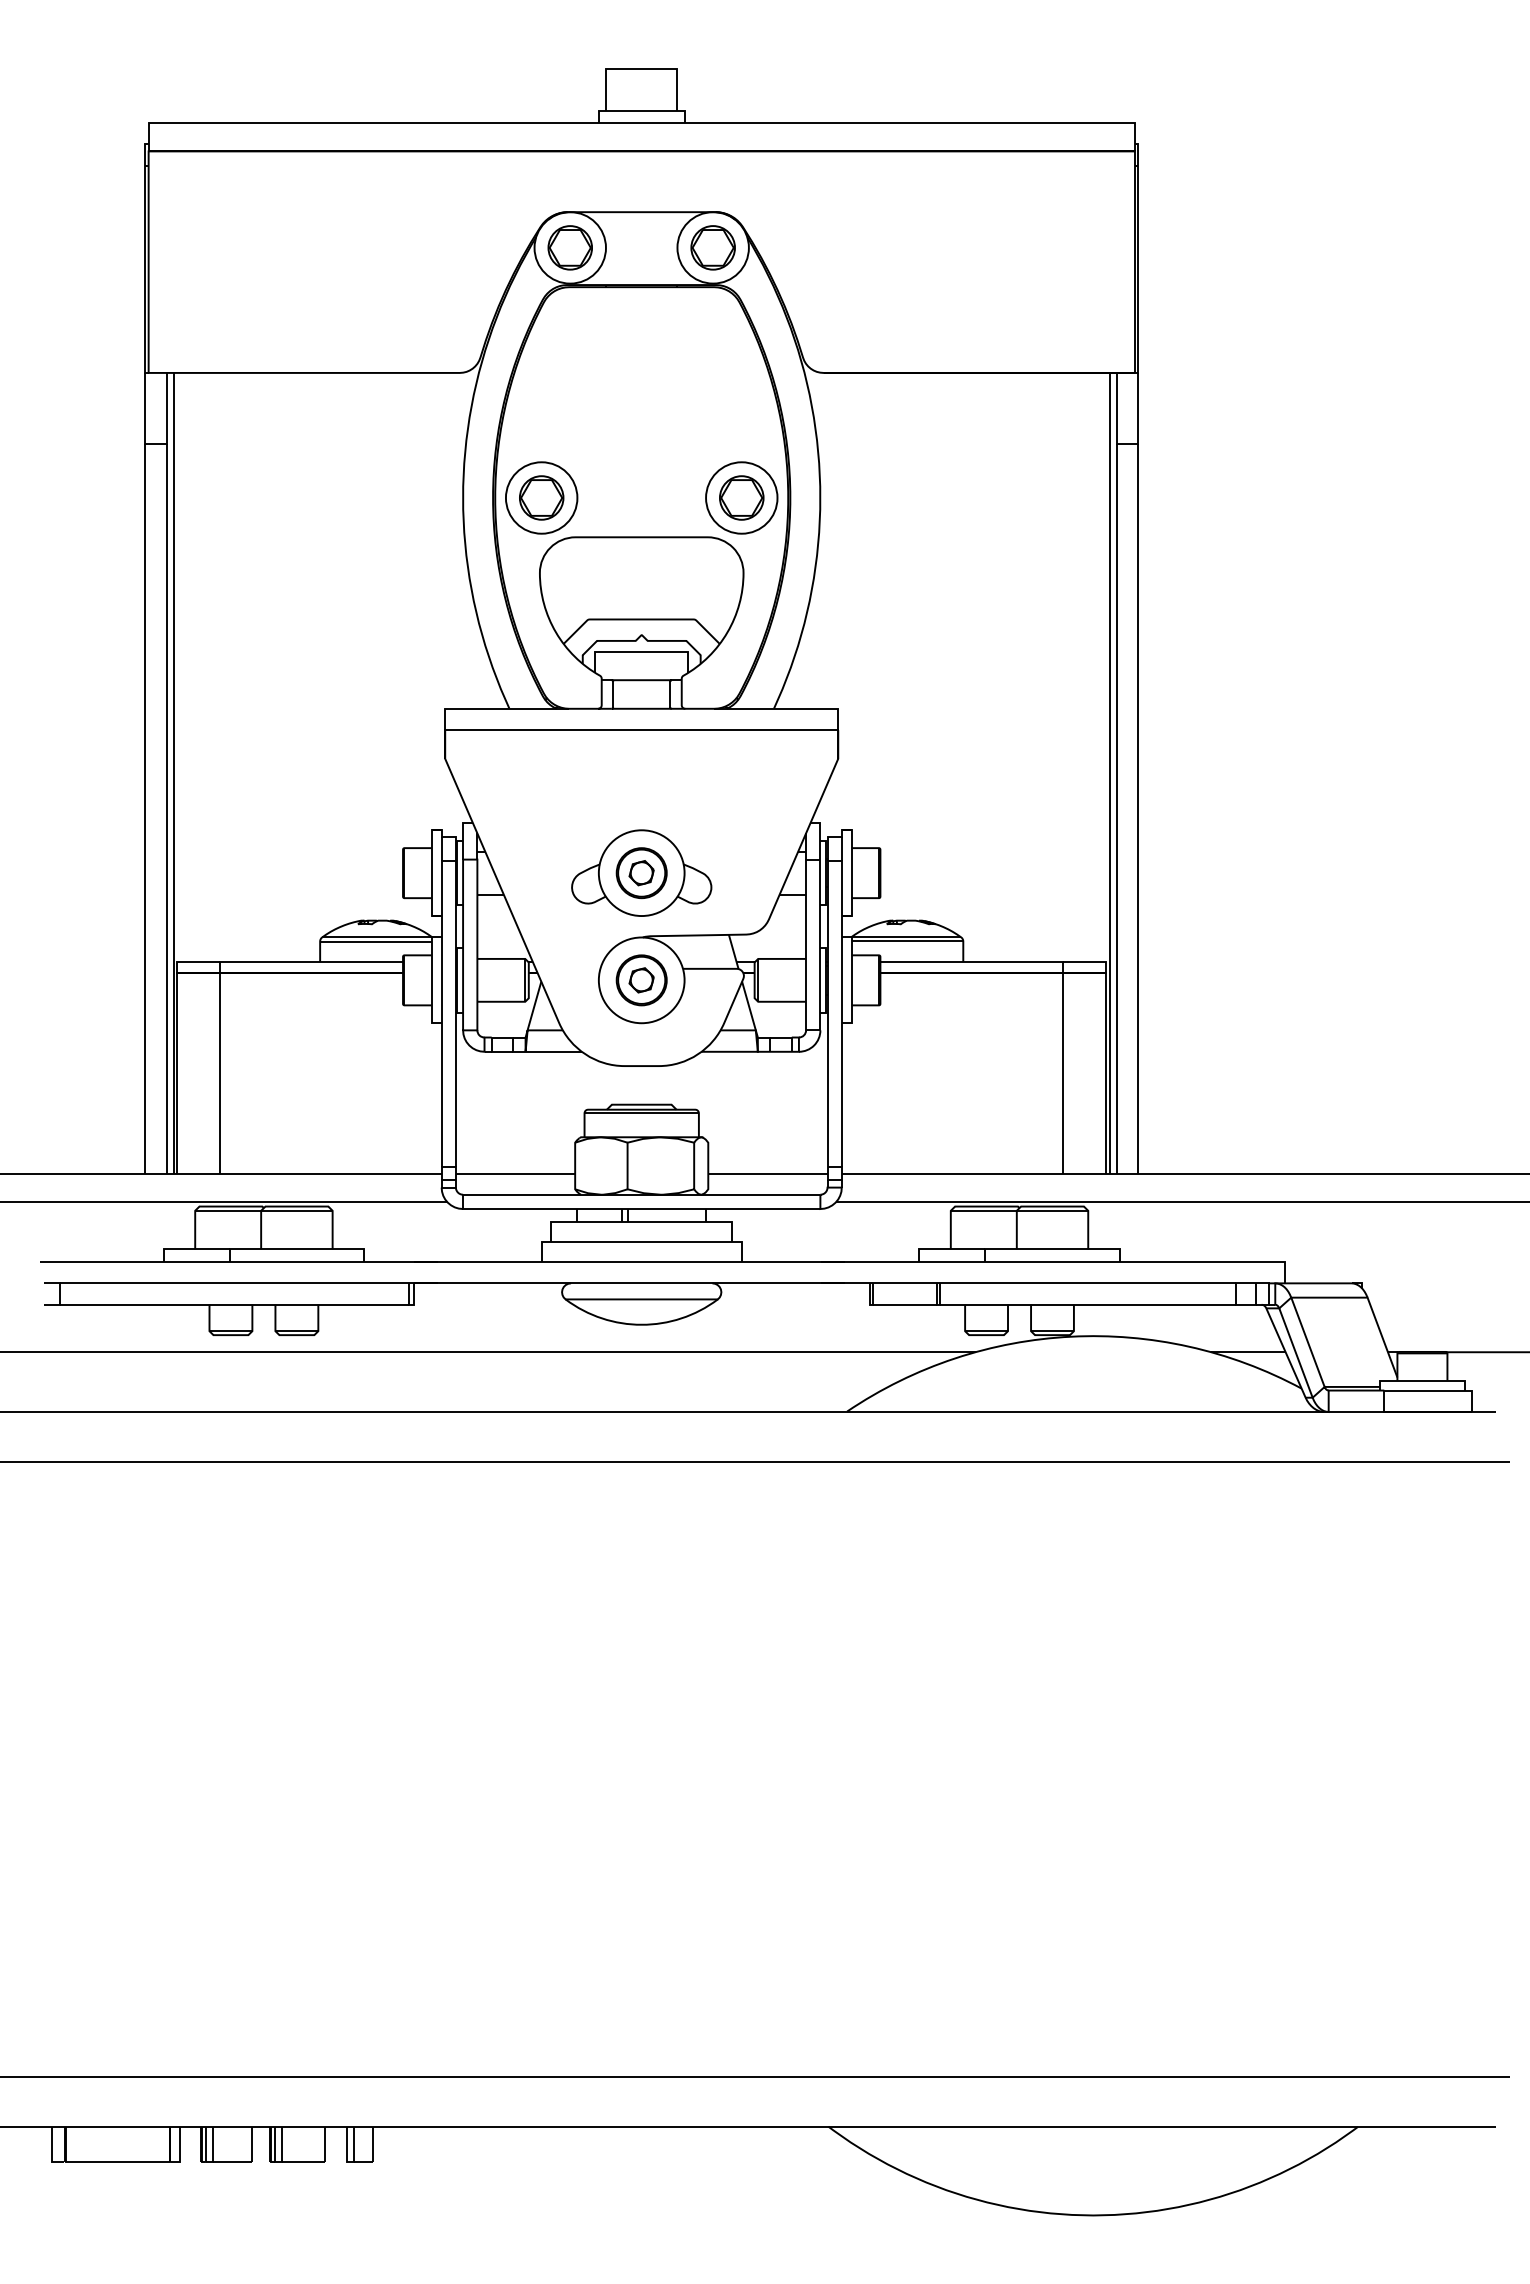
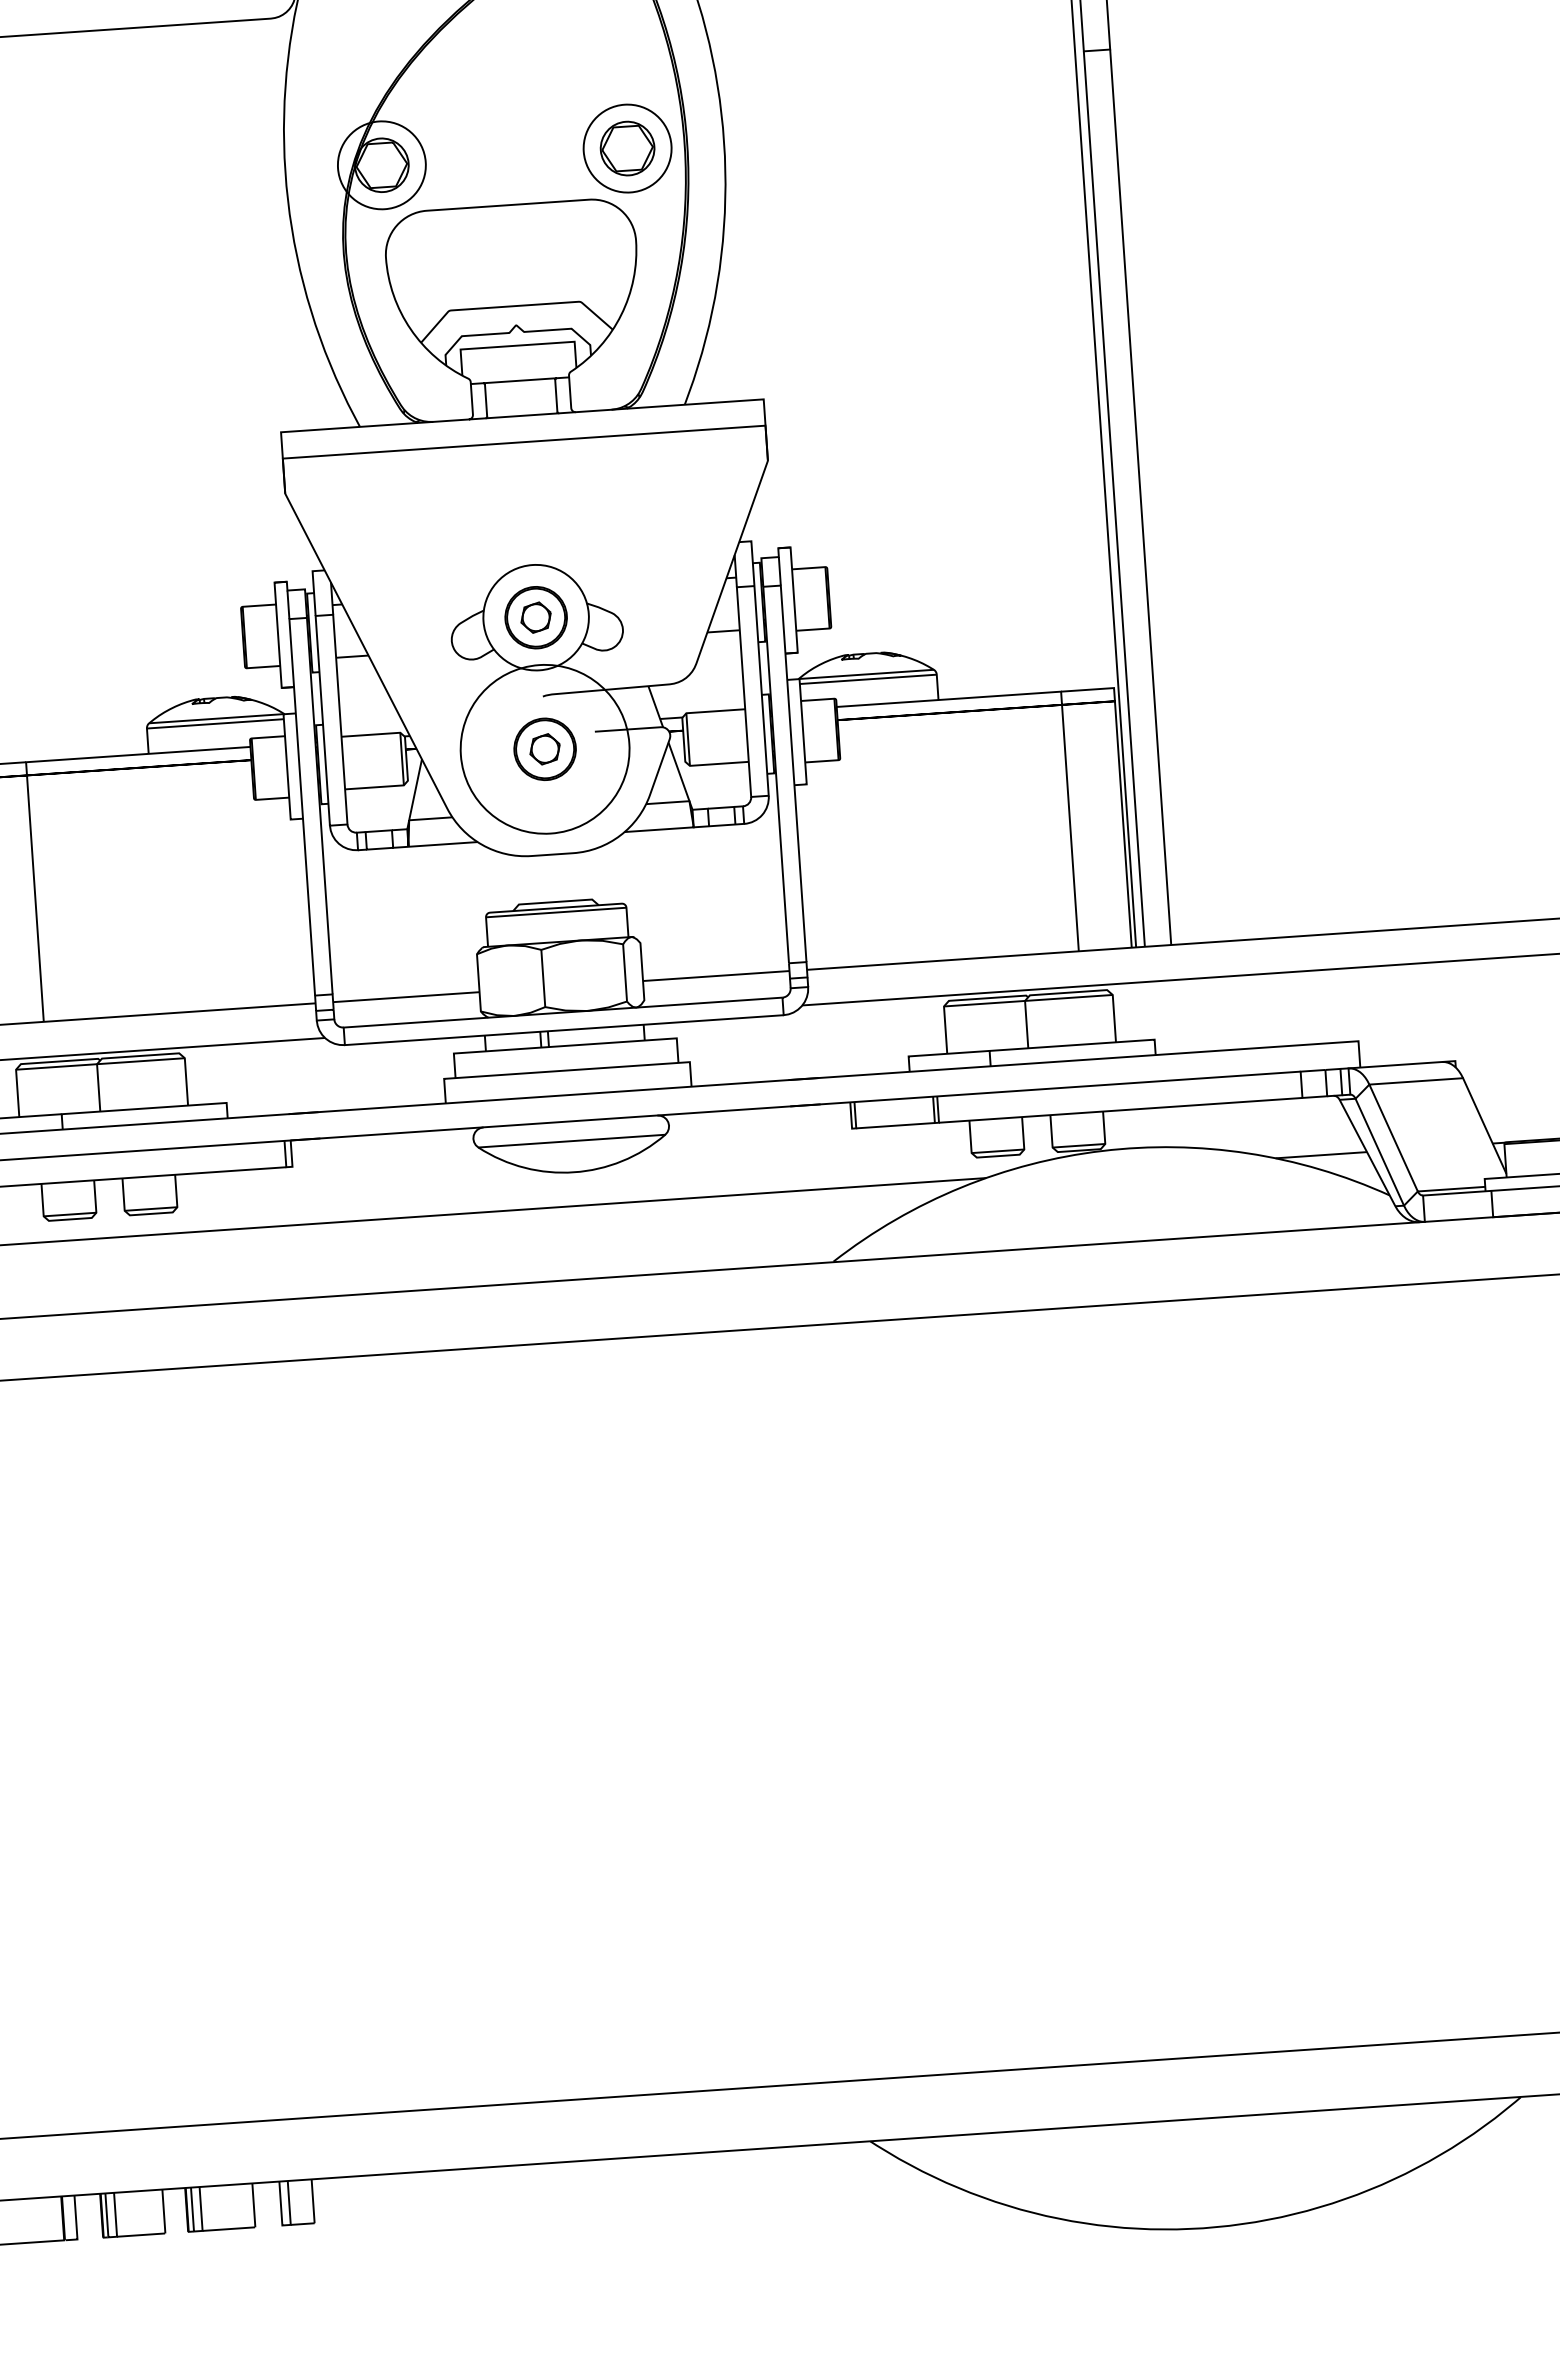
circle: (641, 980) -> (544, 749), size x1.6

